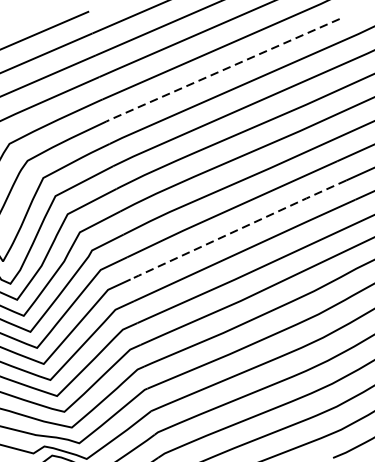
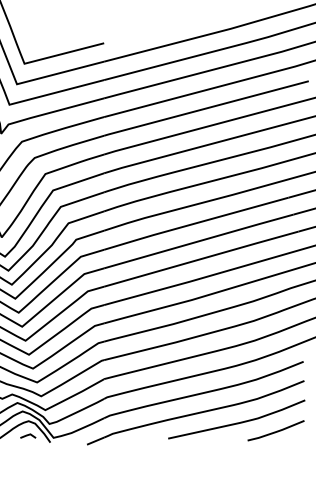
line: (221, 70) -> (205, 108), dashed -> solid
line: (237, 230) -> (198, 241), dashed -> solid

